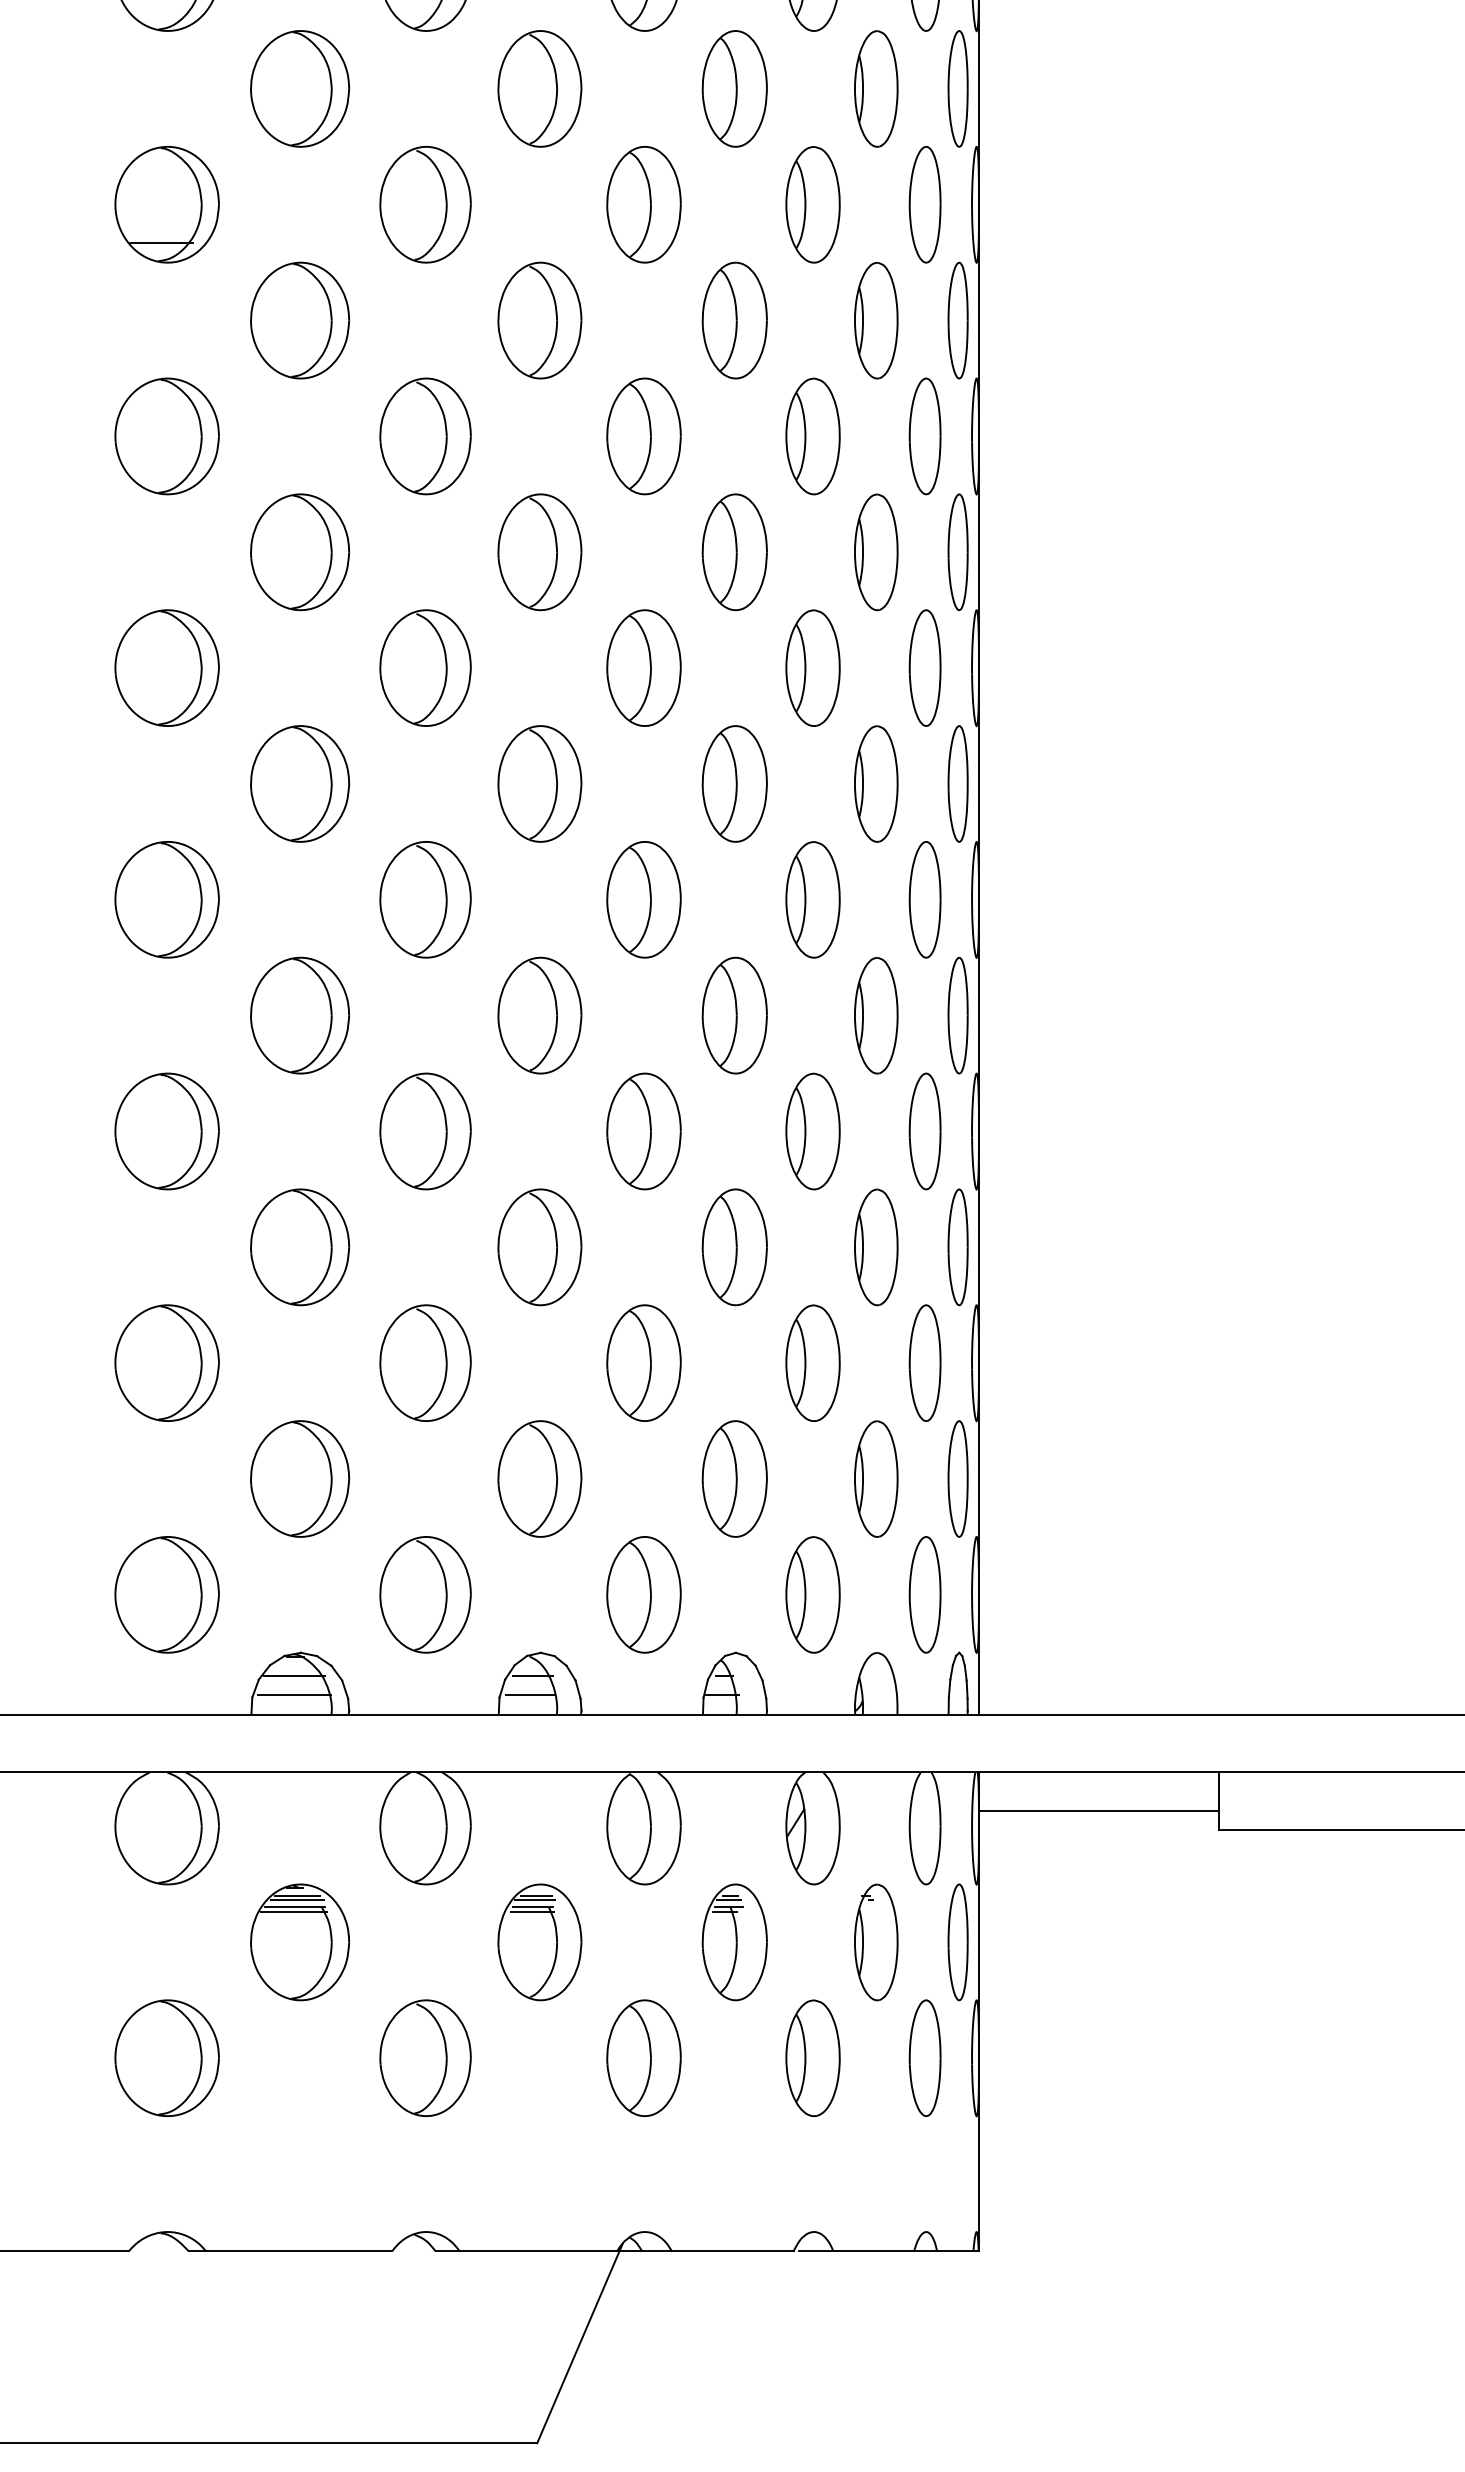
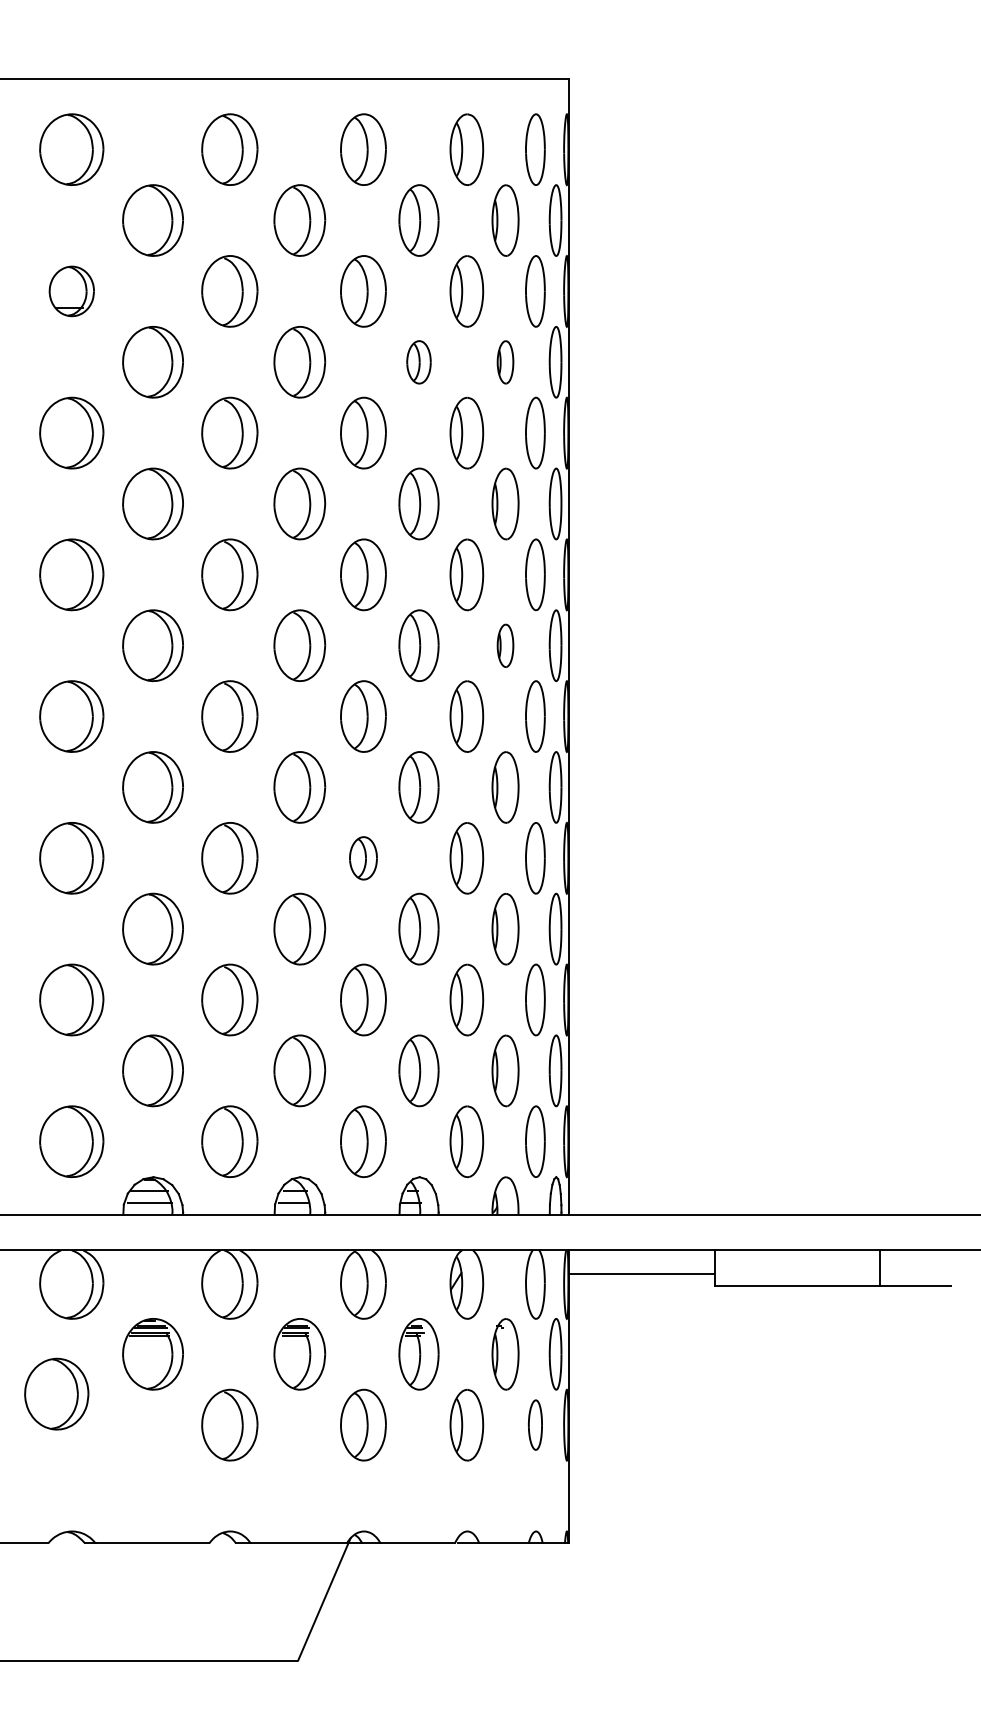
part: (166, 204) -> (71, 291), size x0.7
part: (733, 320) -> (418, 362), size x0.6
part: (876, 320) -> (505, 362), size x0.6
part: (876, 783) -> (505, 645), size x0.6
part: (644, 1131) -> (363, 858), size x0.6
part: (166, 2057) -> (56, 1393), moved
part: (925, 2057) -> (535, 1424), size x0.7

